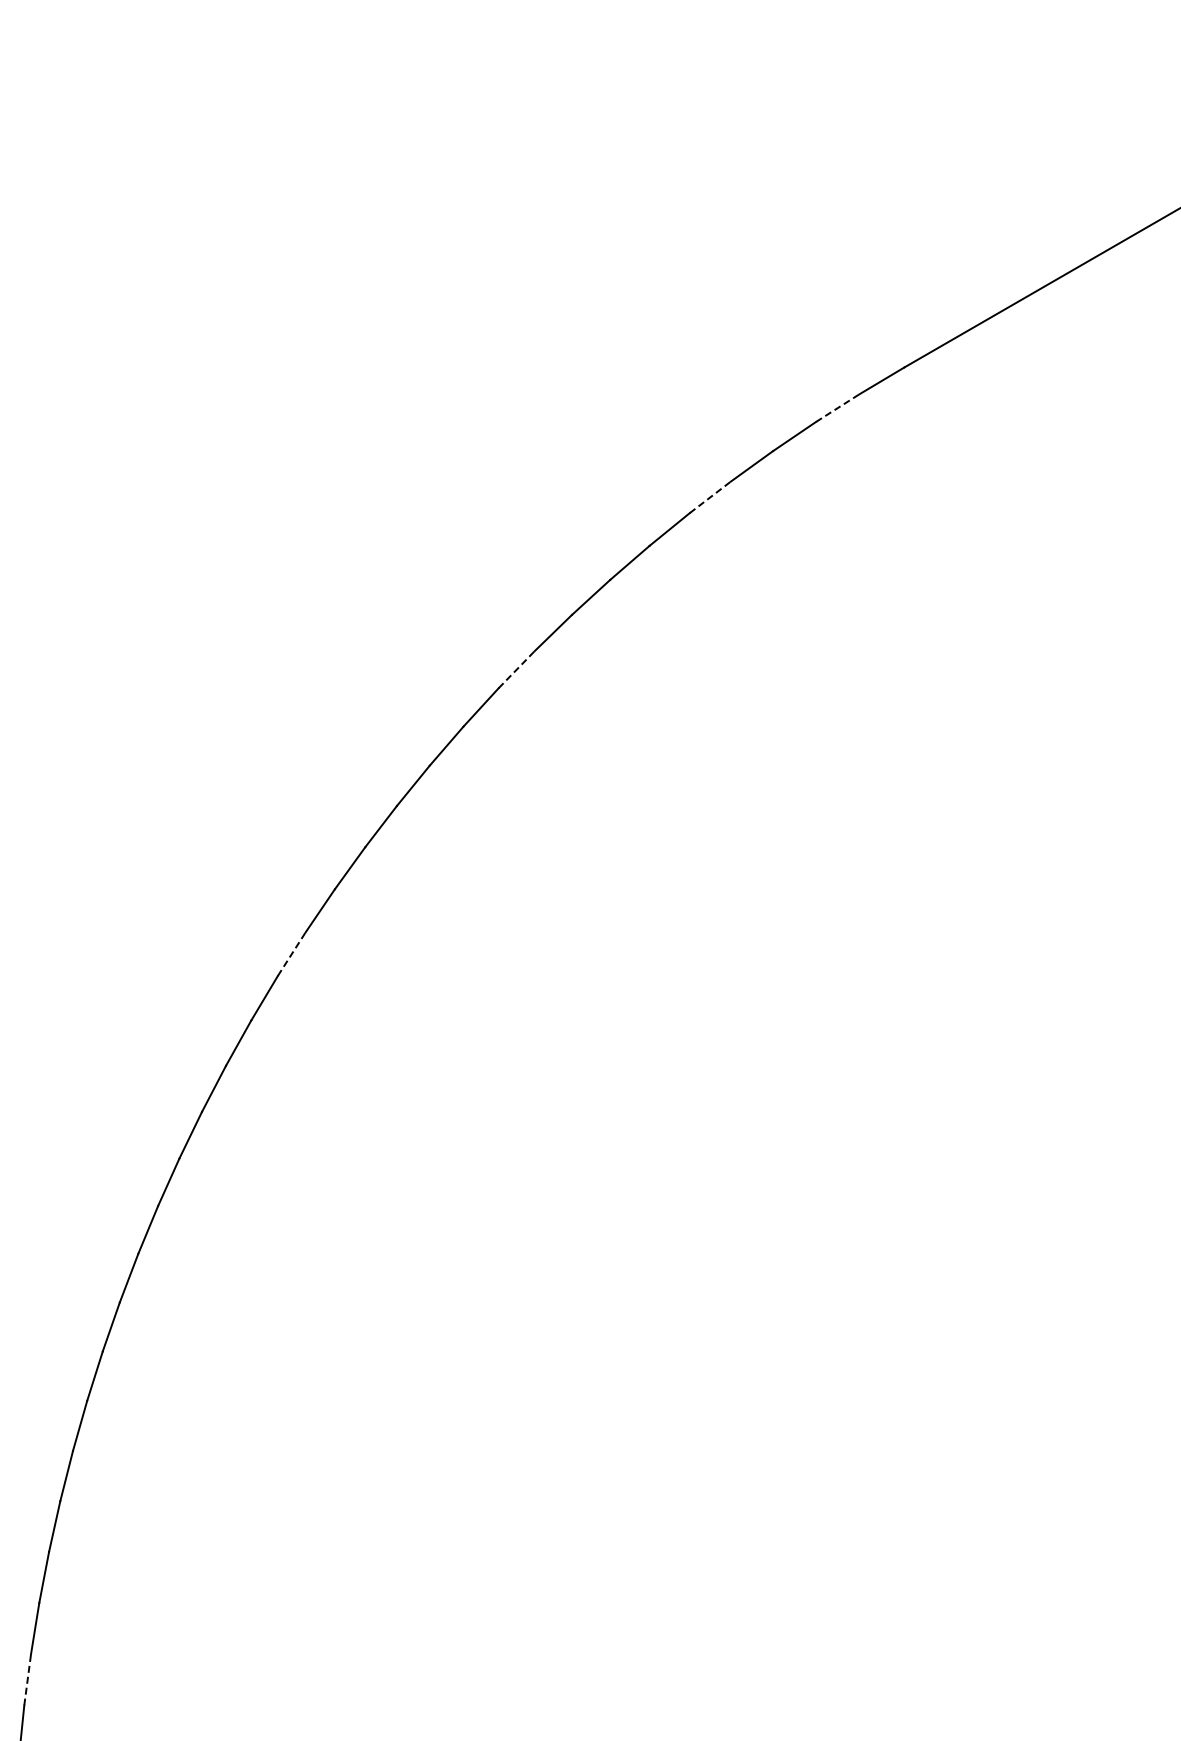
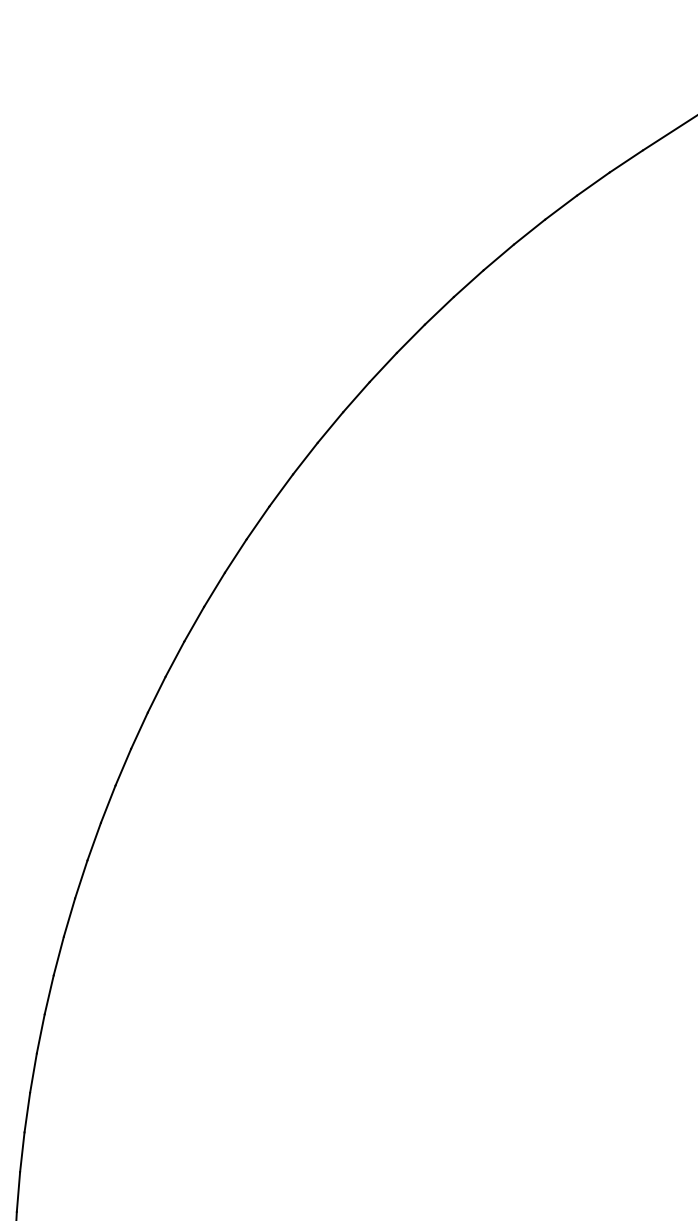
line: (837, 408) -> (593, 184), dashed -> solid
line: (710, 497) -> (498, 257), dashed -> solid
line: (516, 669) -> (356, 397), dashed -> solid
line: (291, 954) -> (193, 624), dashed -> solid
line: (27, 1679) -> (18, 1191), dashed -> solid

